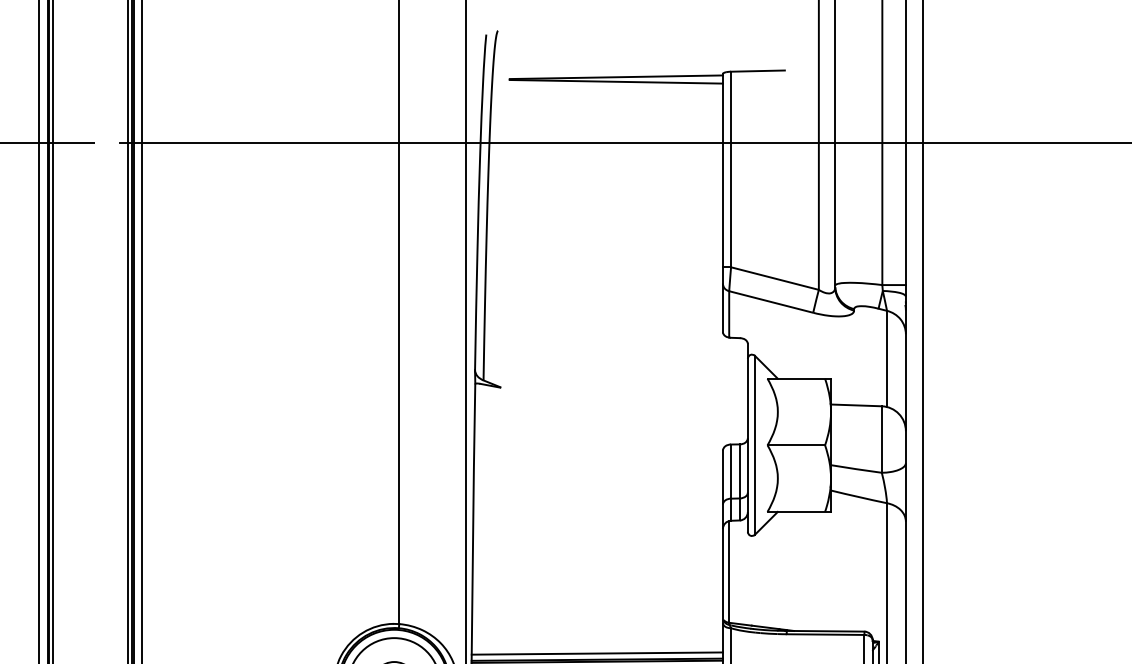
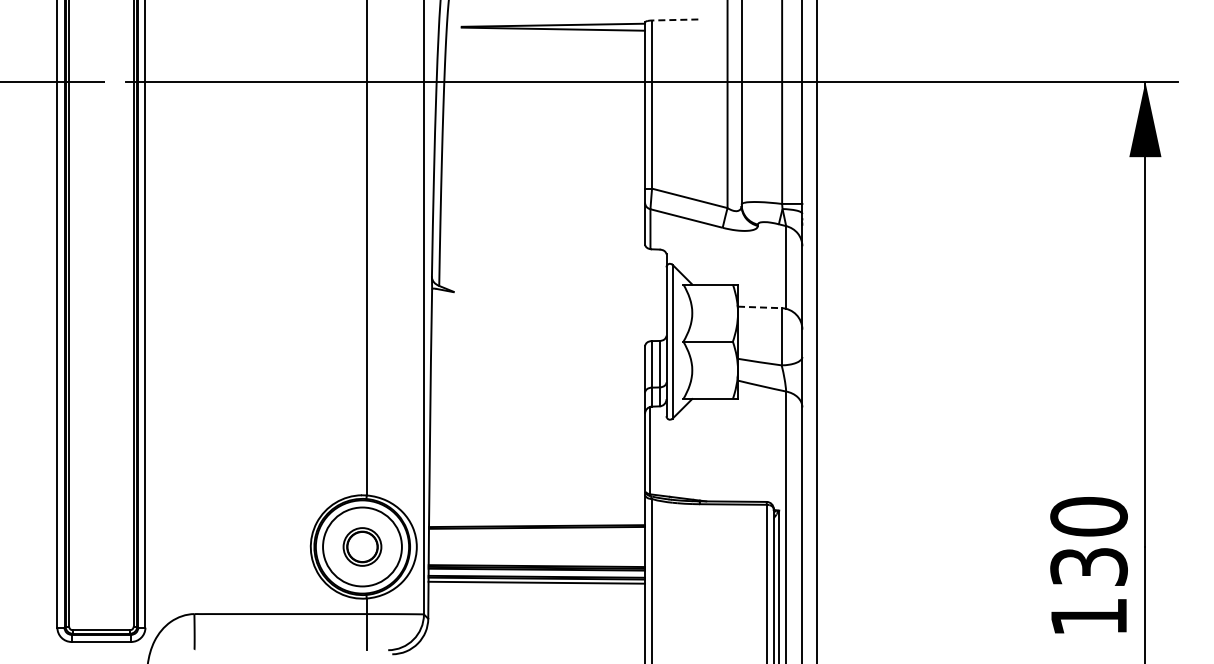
line: (757, 71) -> (674, 20), solid -> dashed
line: (856, 405) -> (759, 307), solid -> dashed
line: (597, 653) -> (537, 520), removed

